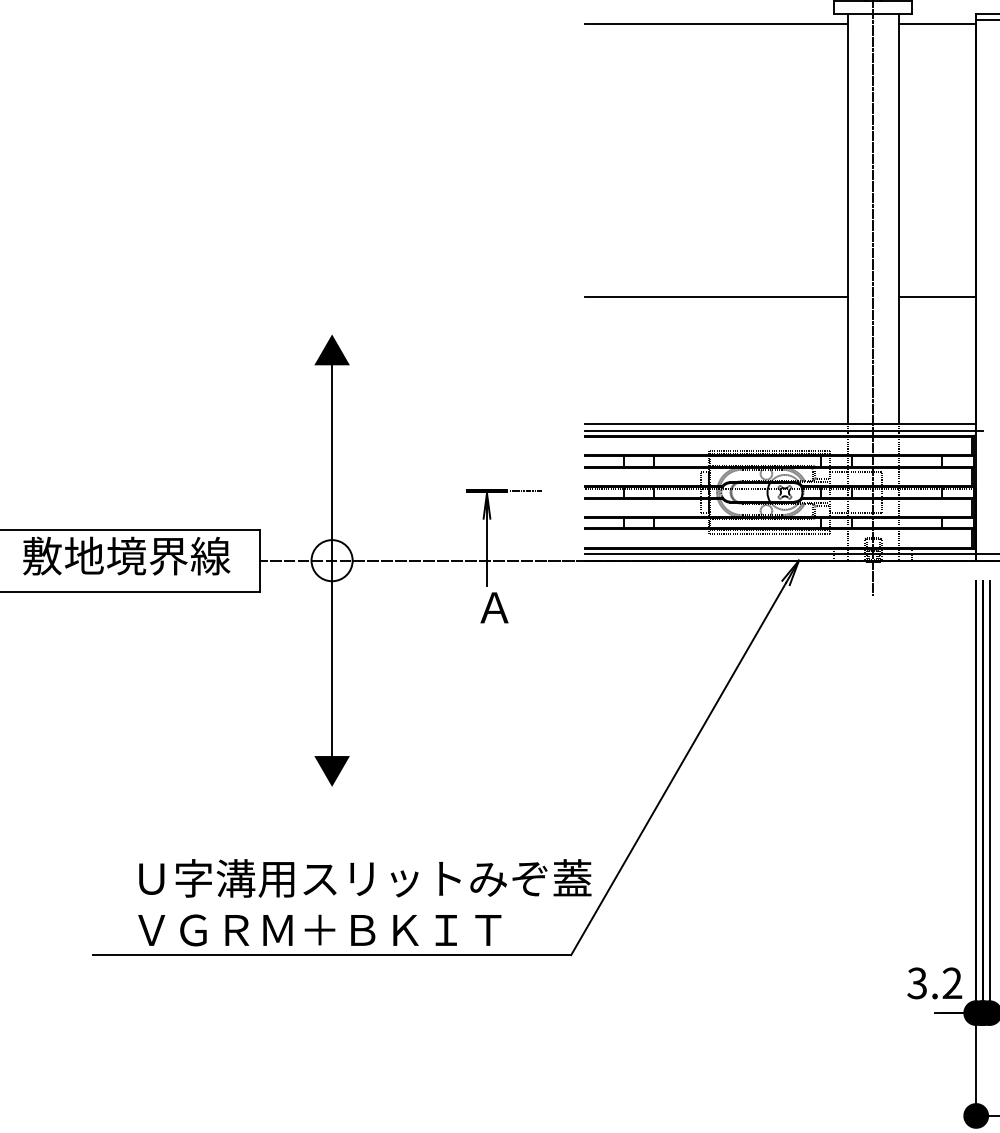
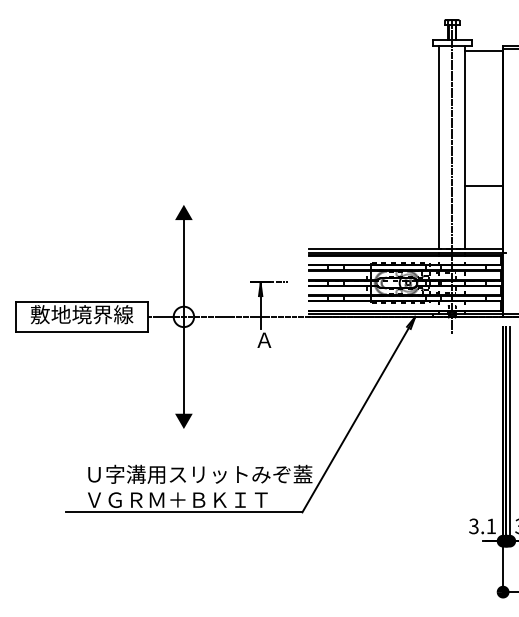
line: (716, 23) -> (374, 50), removed
line: (716, 297) -> (374, 186), removed
text: (952, 981) -> (491, 525), 3.2 -> 3.1

